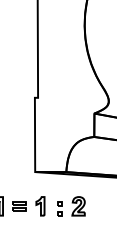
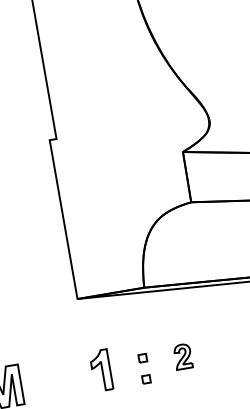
part: (19, 206) -> (56, 378), removed
part: (78, 206) -> (182, 356), size x0.6

